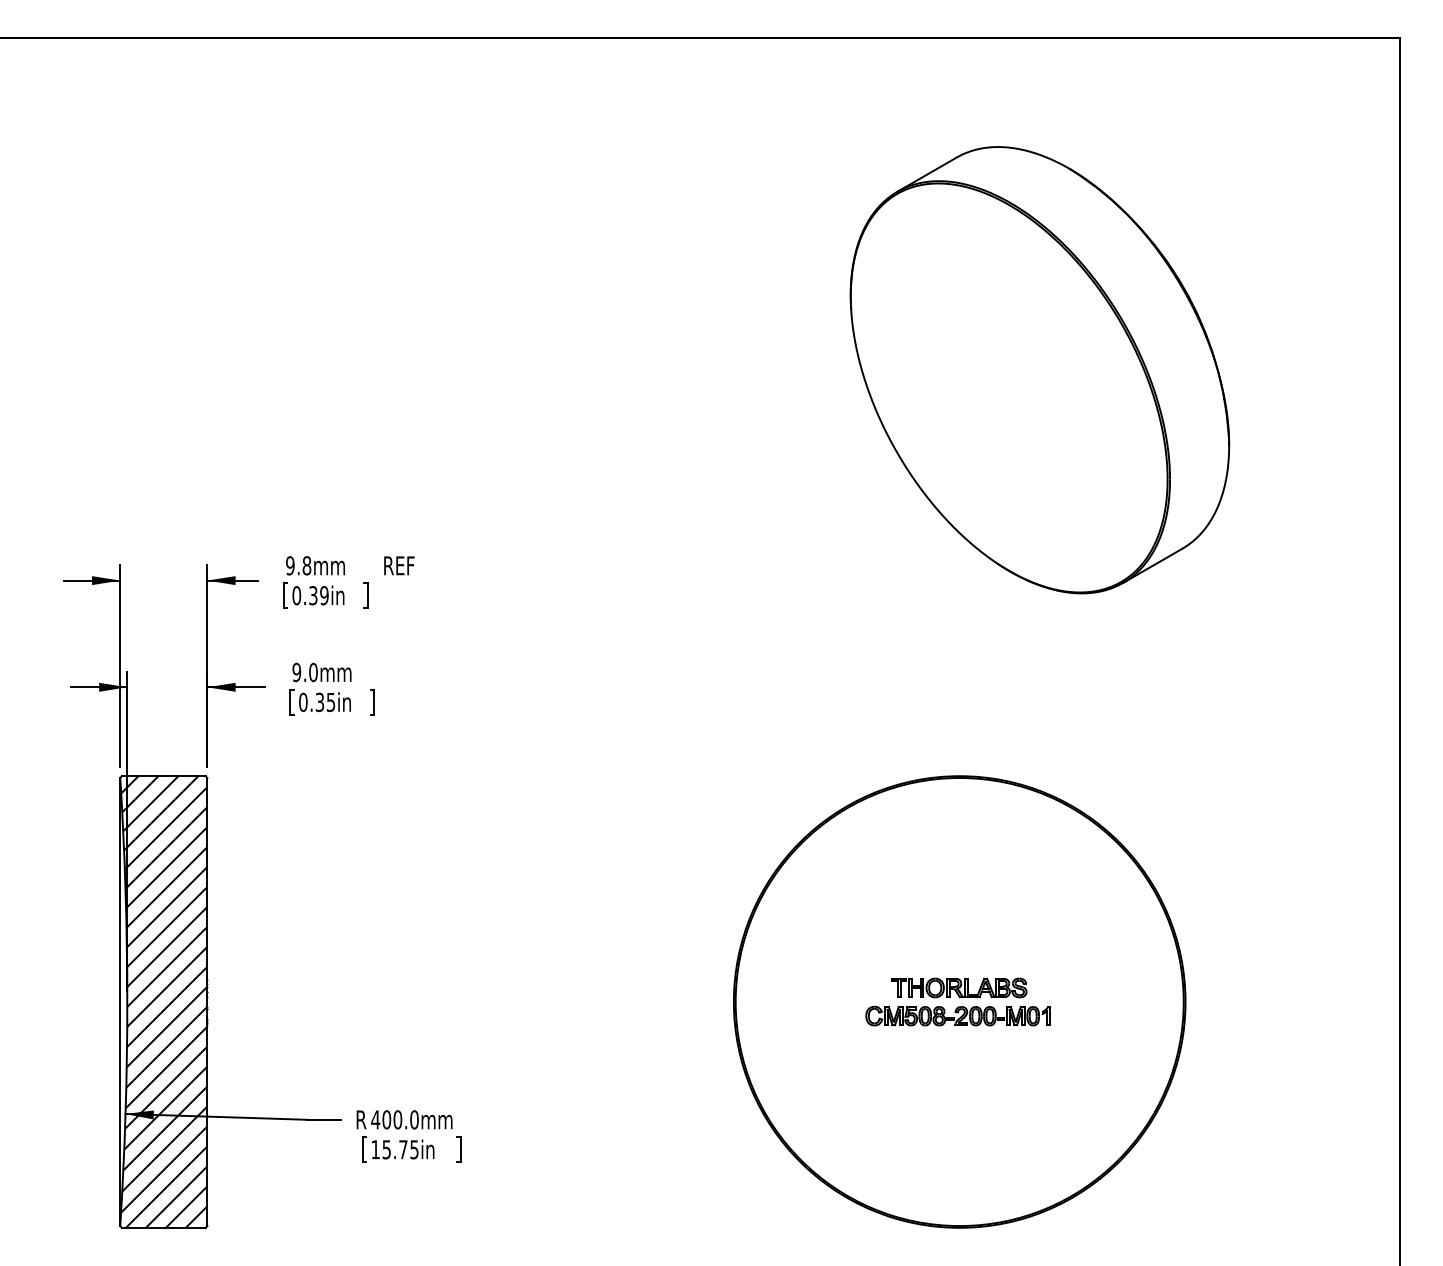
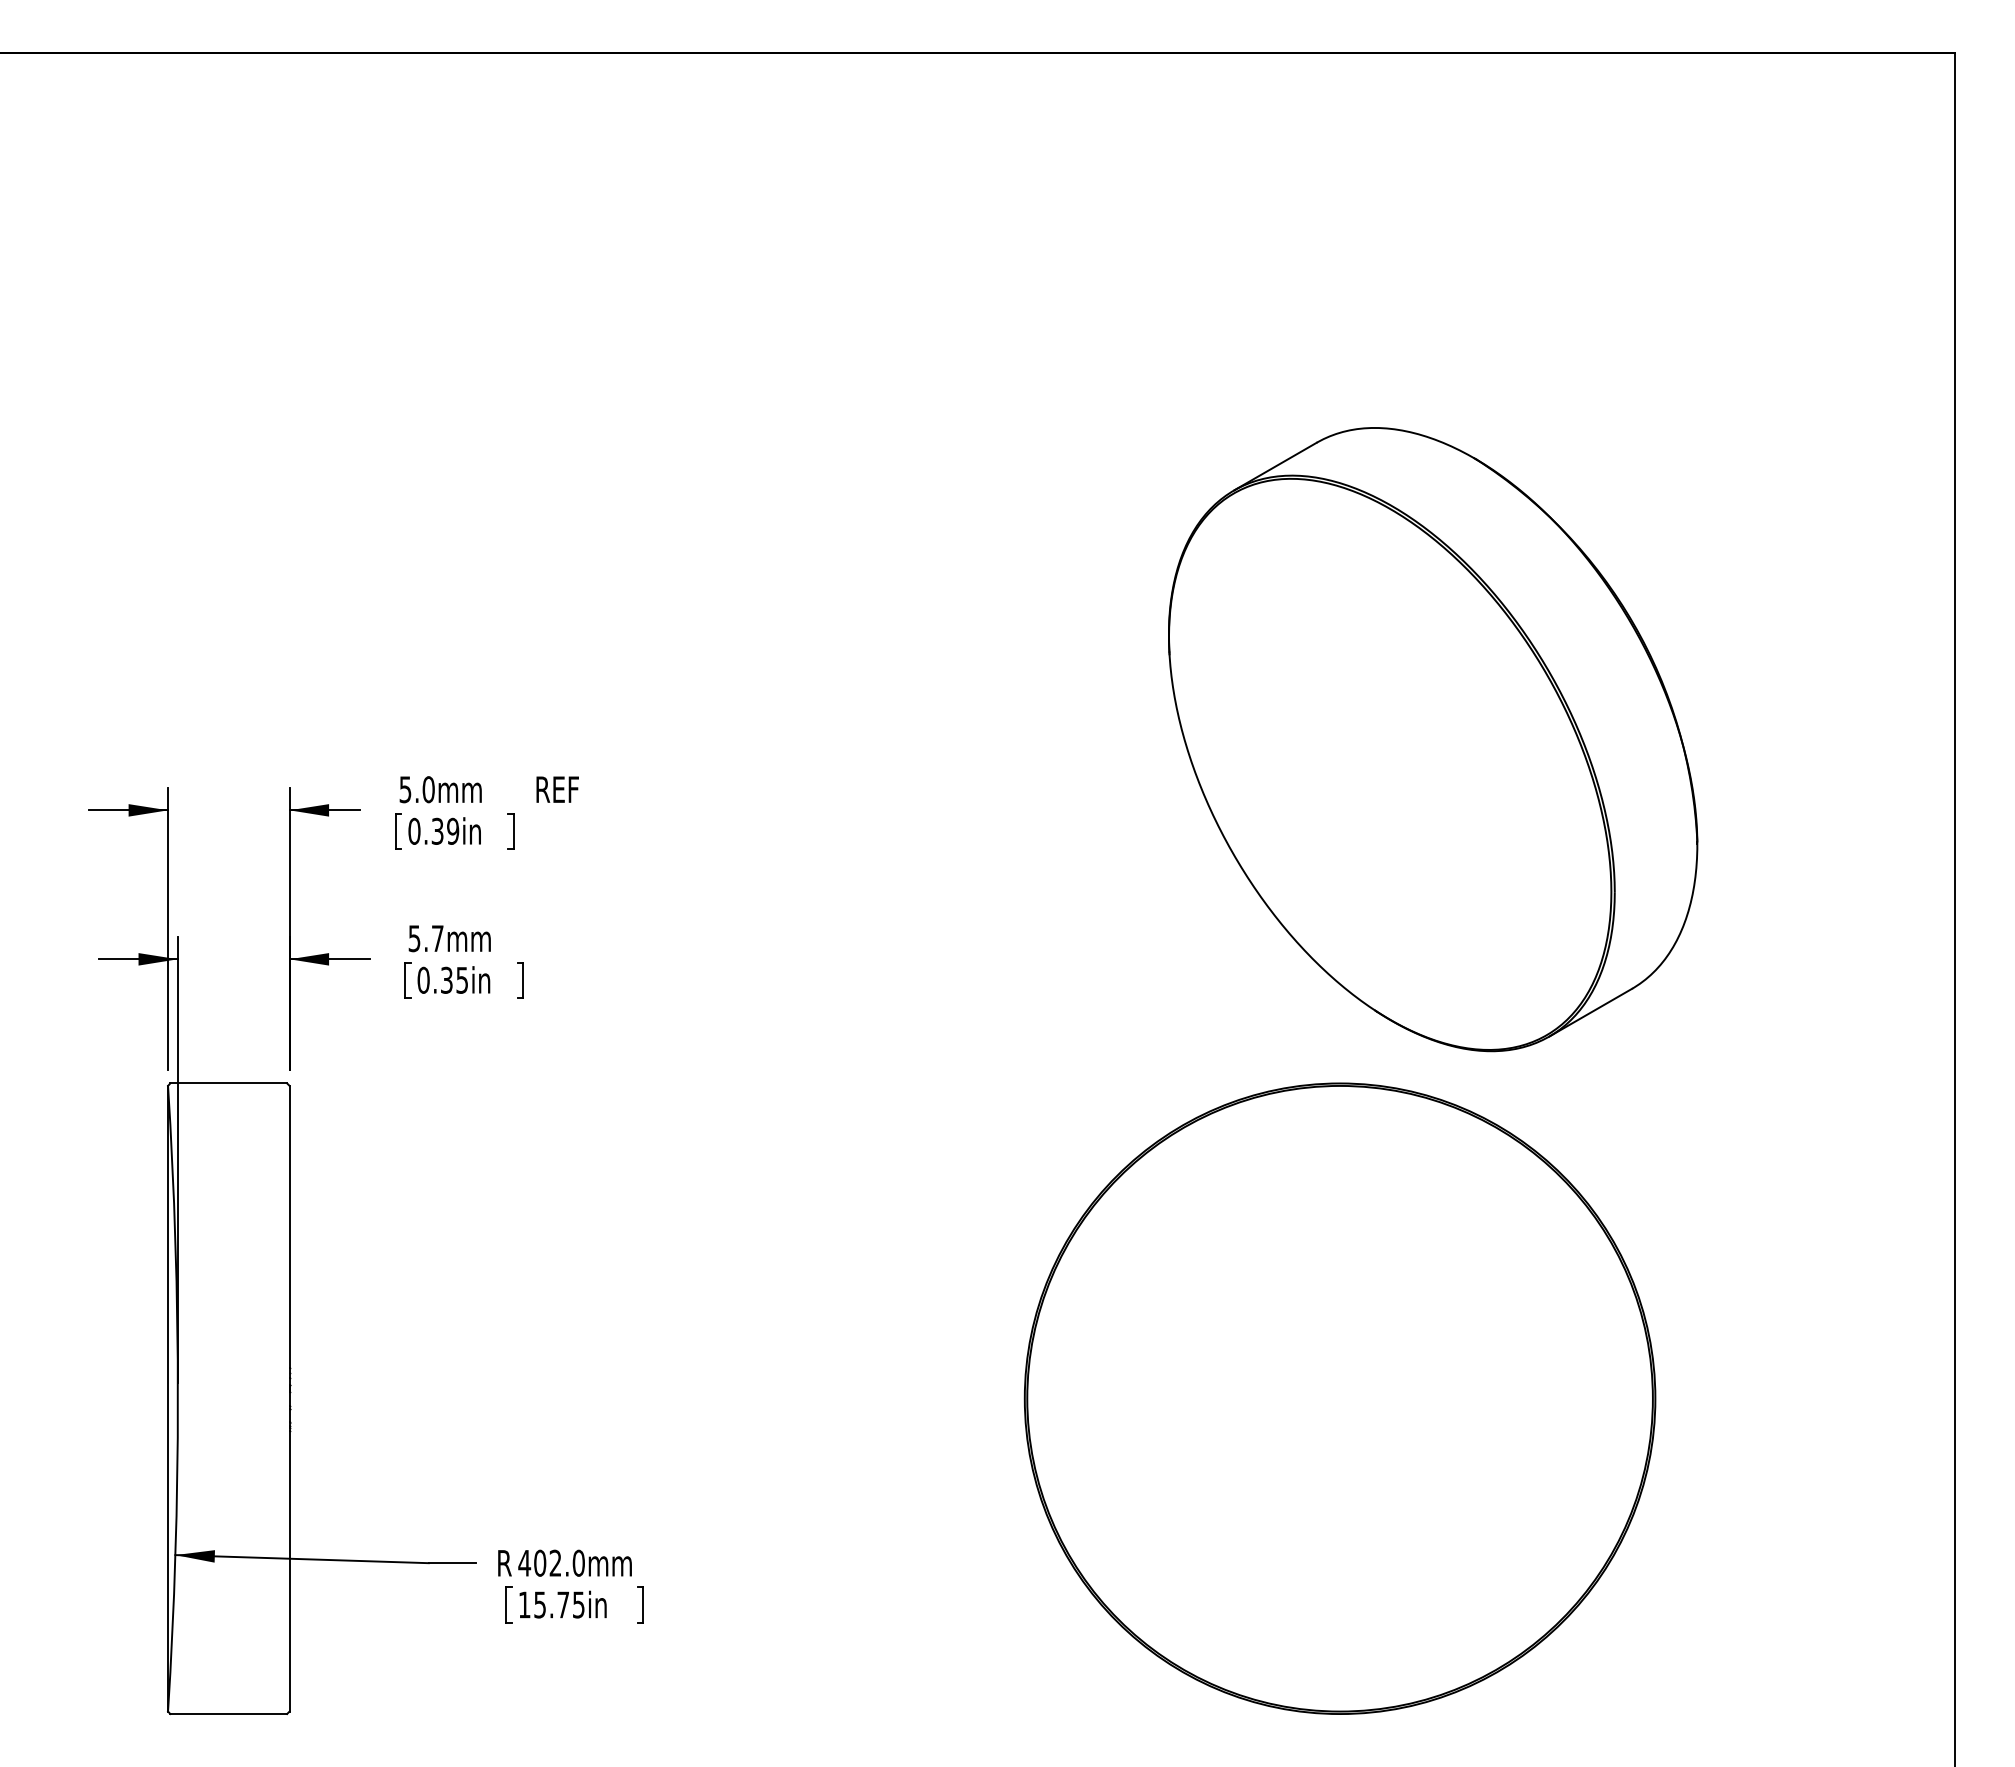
part: (1040, 370) -> (1433, 739), moved
text: (298, 565) -> (416, 789), 9.8mm -> 5.0mm
text: (304, 672) -> (425, 938), 9.0mm -> 5.7mm
part: (959, 988) -> (1339, 1379), removed
hatch: (163, 1001) -> (228, 1398), removed
part: (957, 1016) -> (1337, 1418), removed
text: (397, 1119) -> (555, 1562), 400.0mm -> 402.0mm

